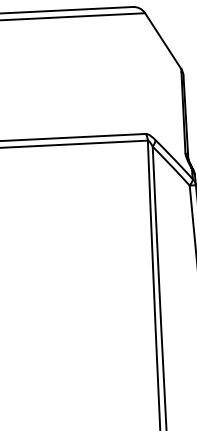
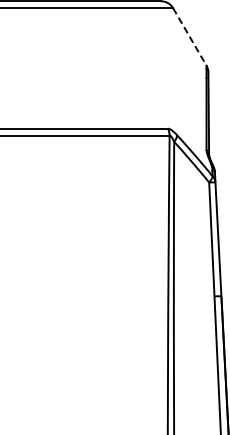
line: (163, 41) -> (190, 37), solid -> dashed

